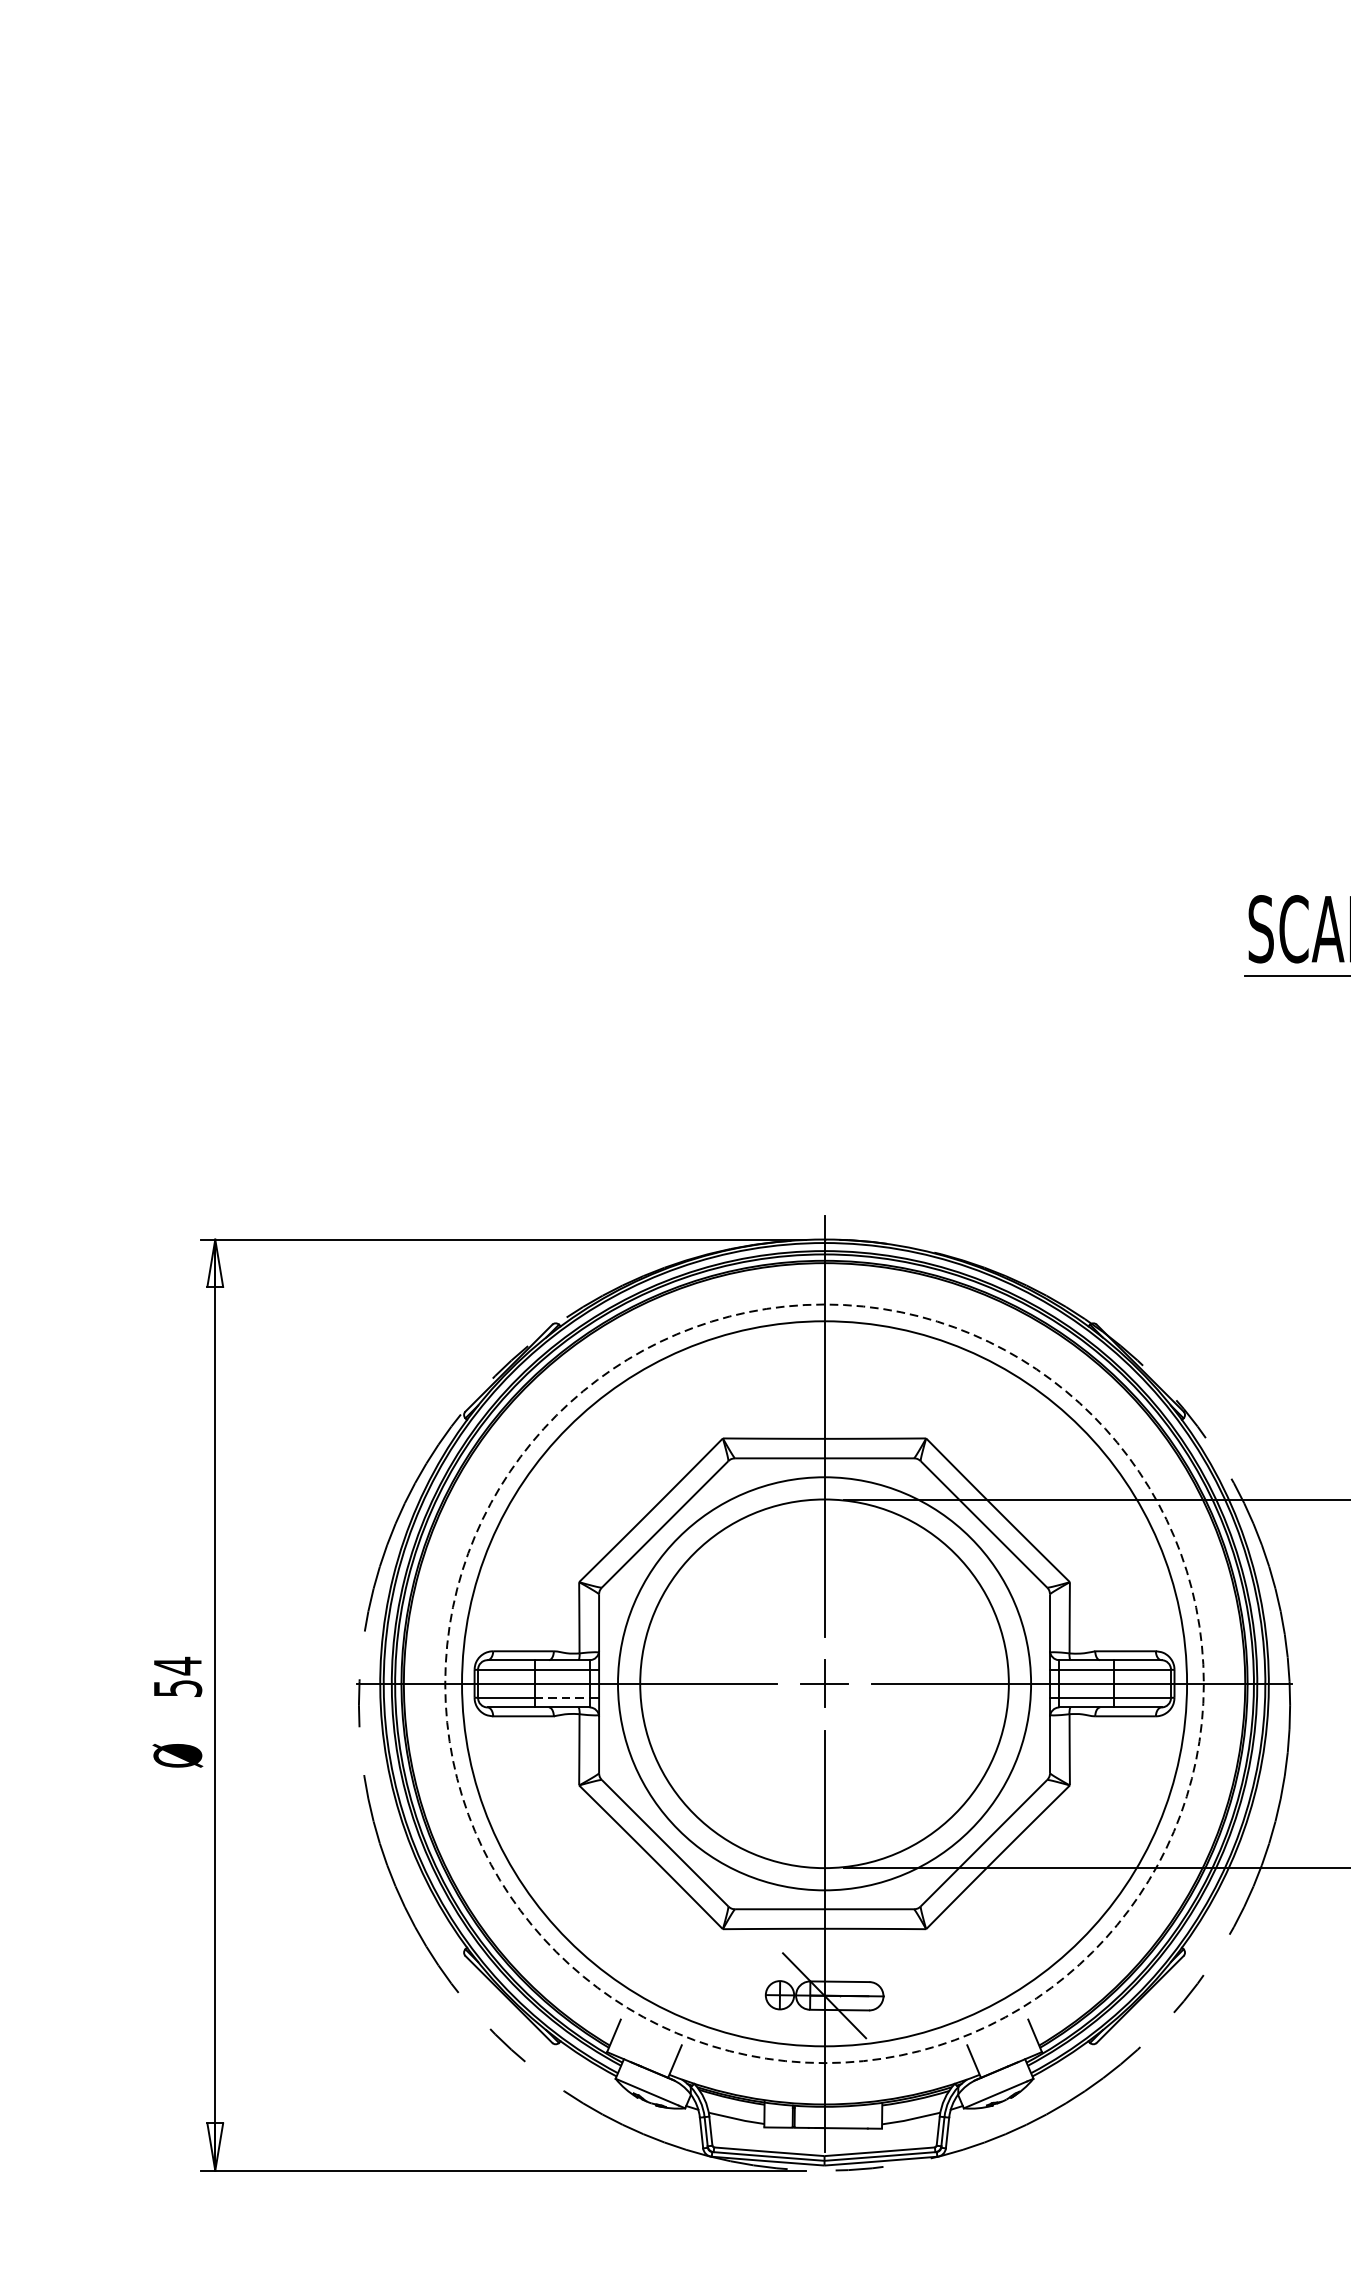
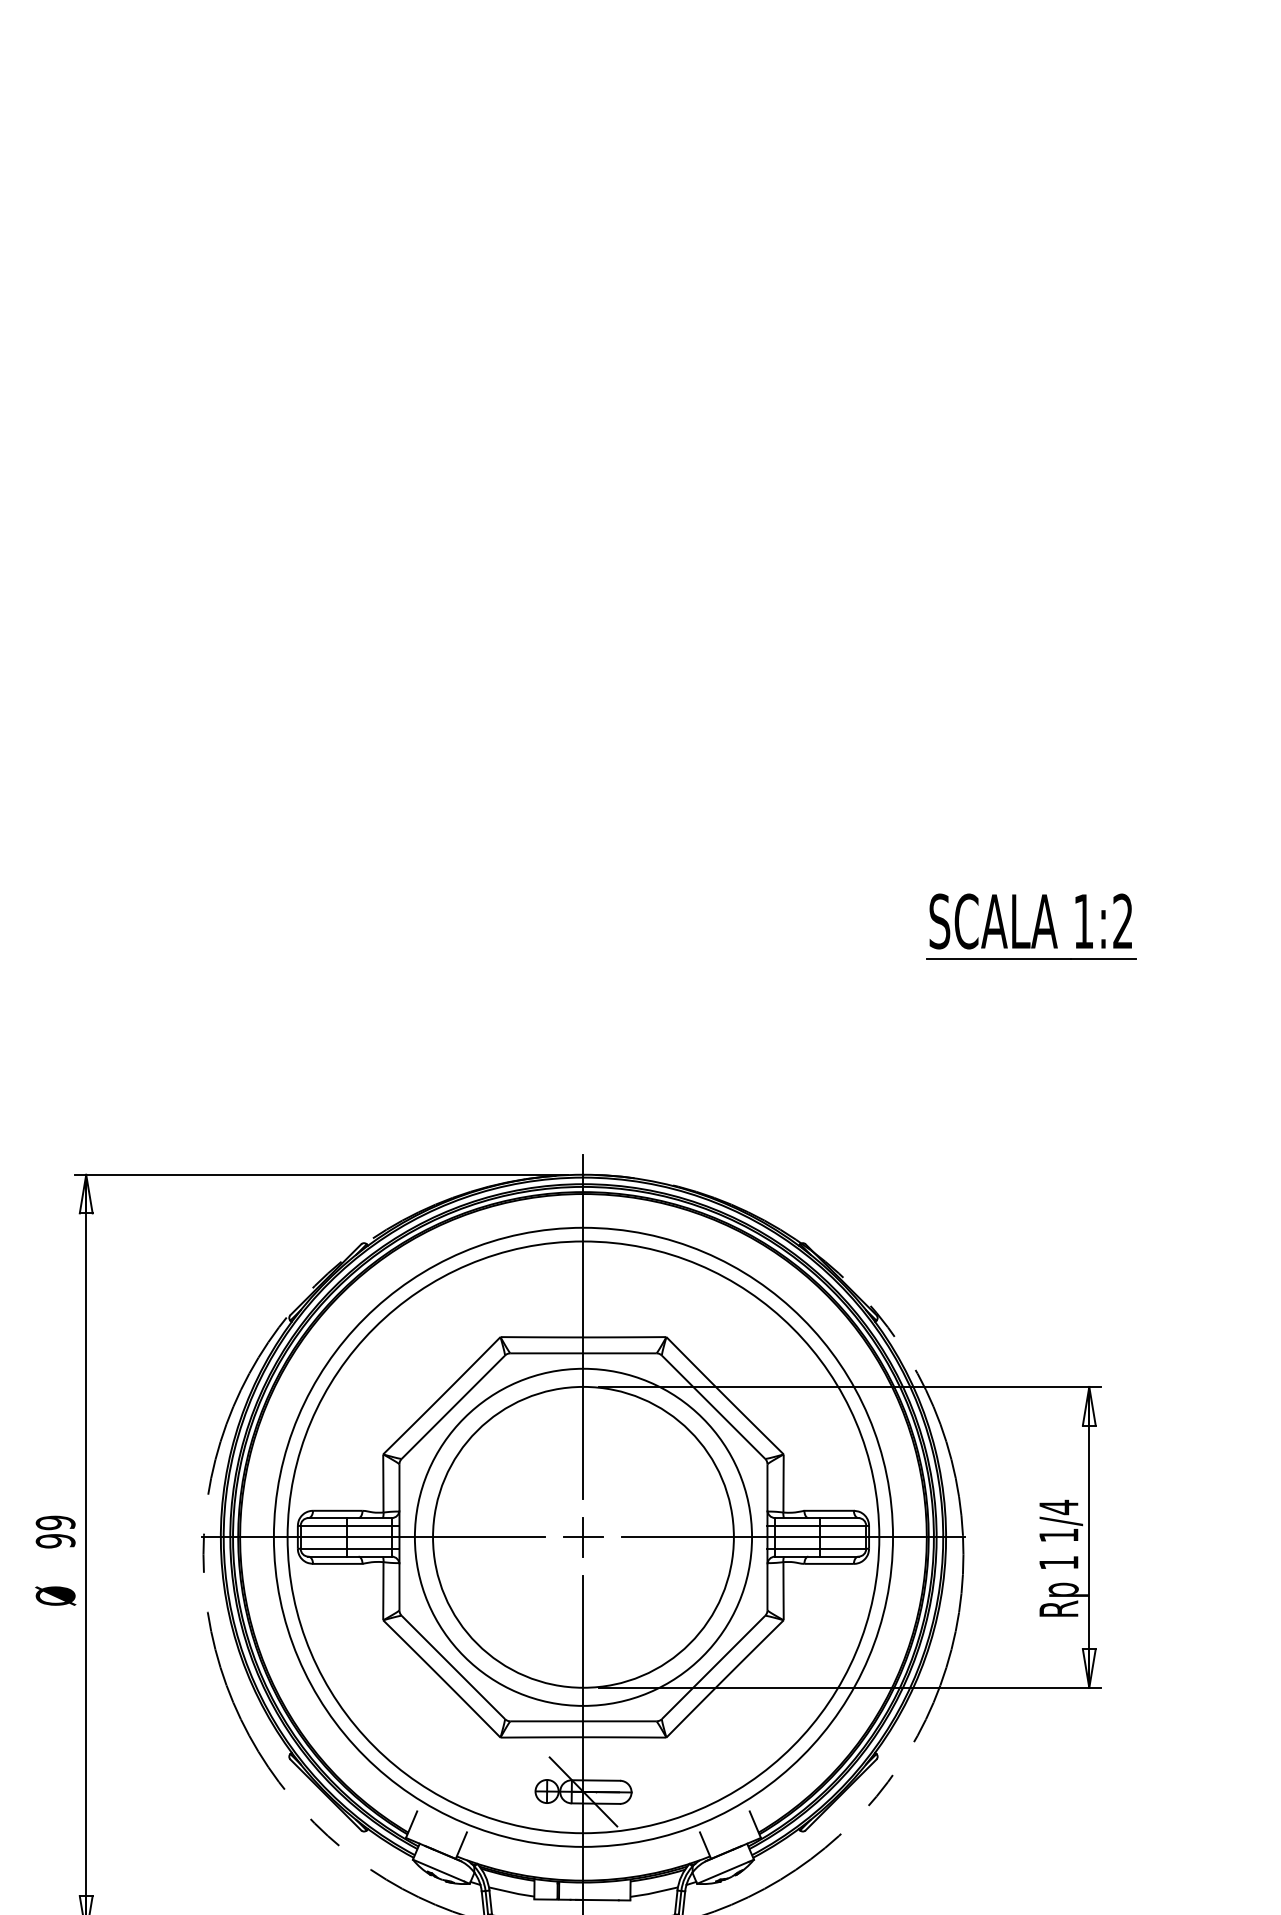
text: (177, 1676) -> (55, 1531), 54 -> 99
circle: (824, 1682) -> (583, 1536), dashed -> solid
line: (562, 1697) -> (369, 1548), dashed -> solid

